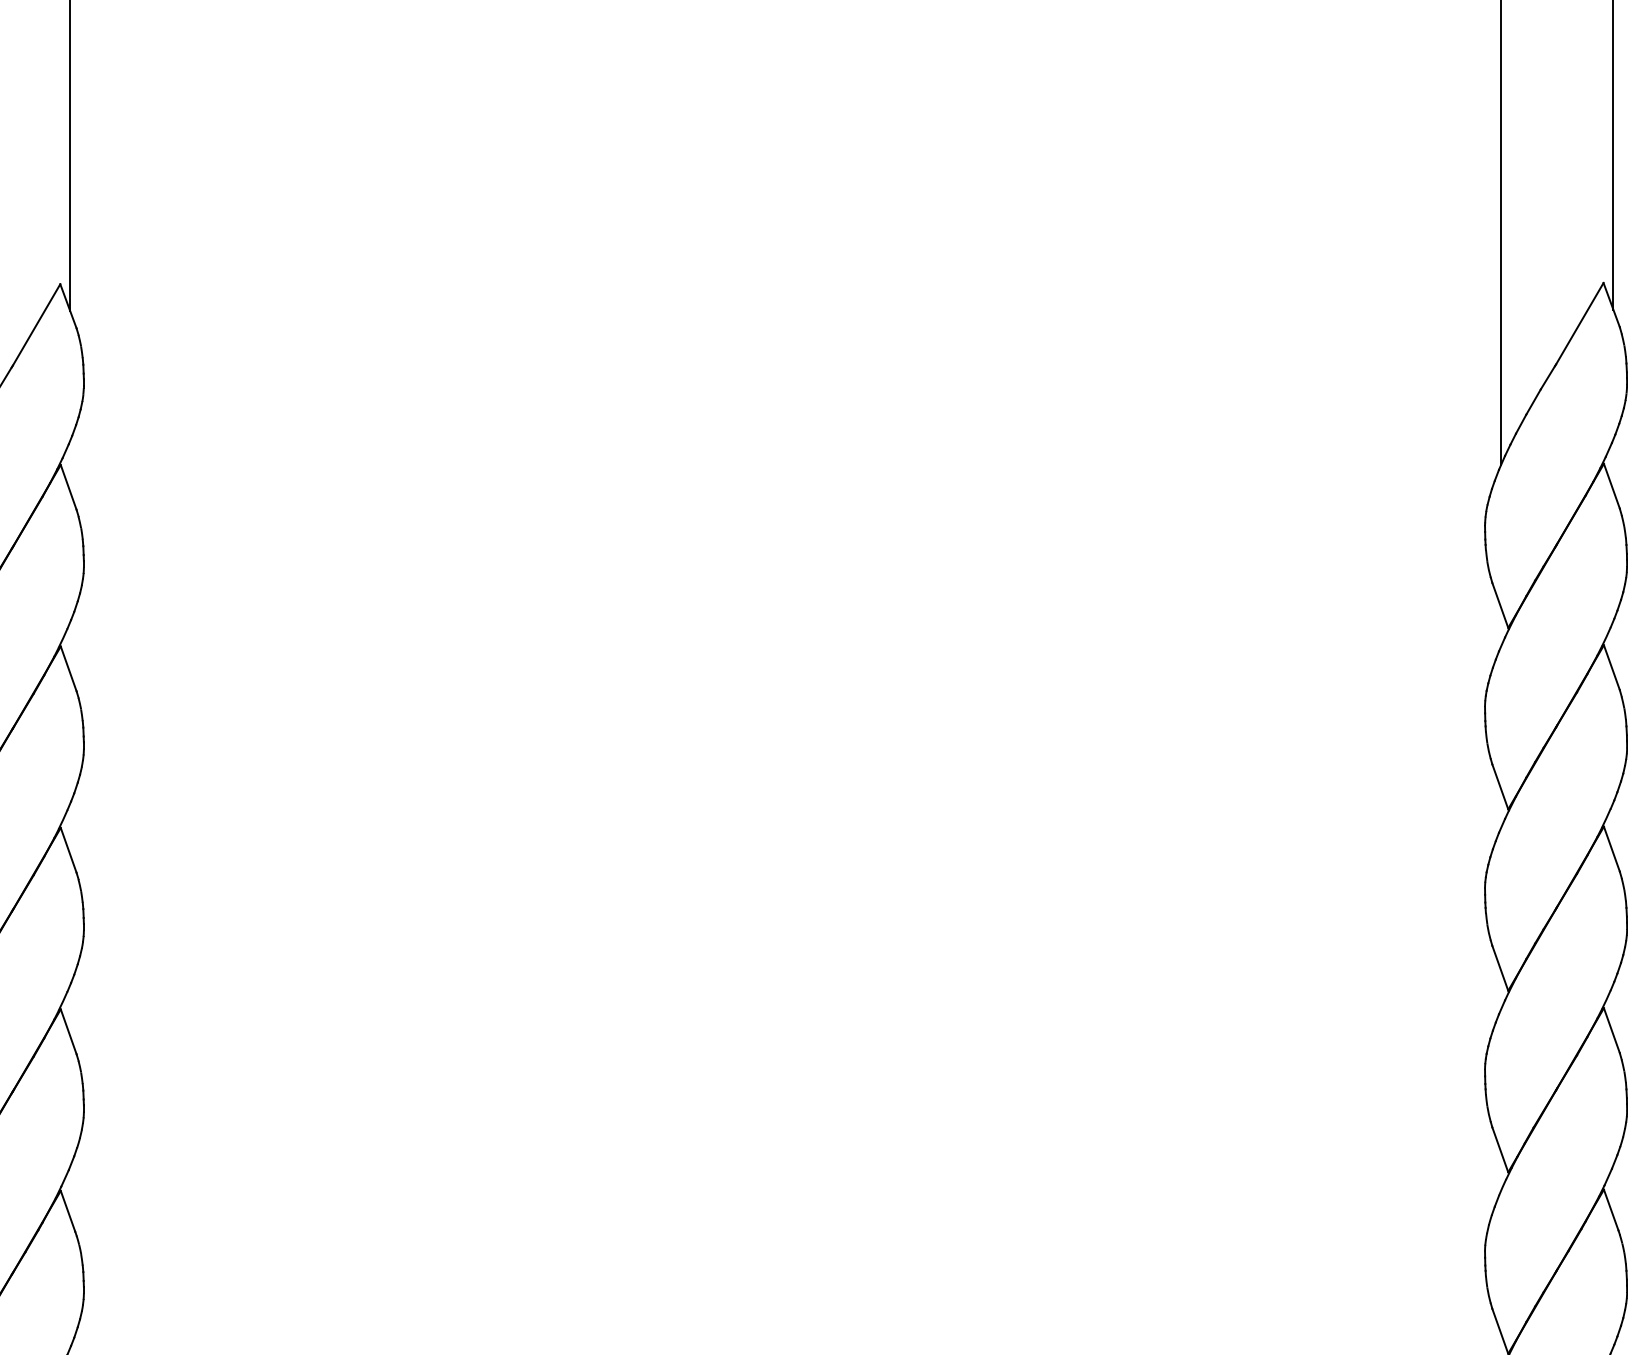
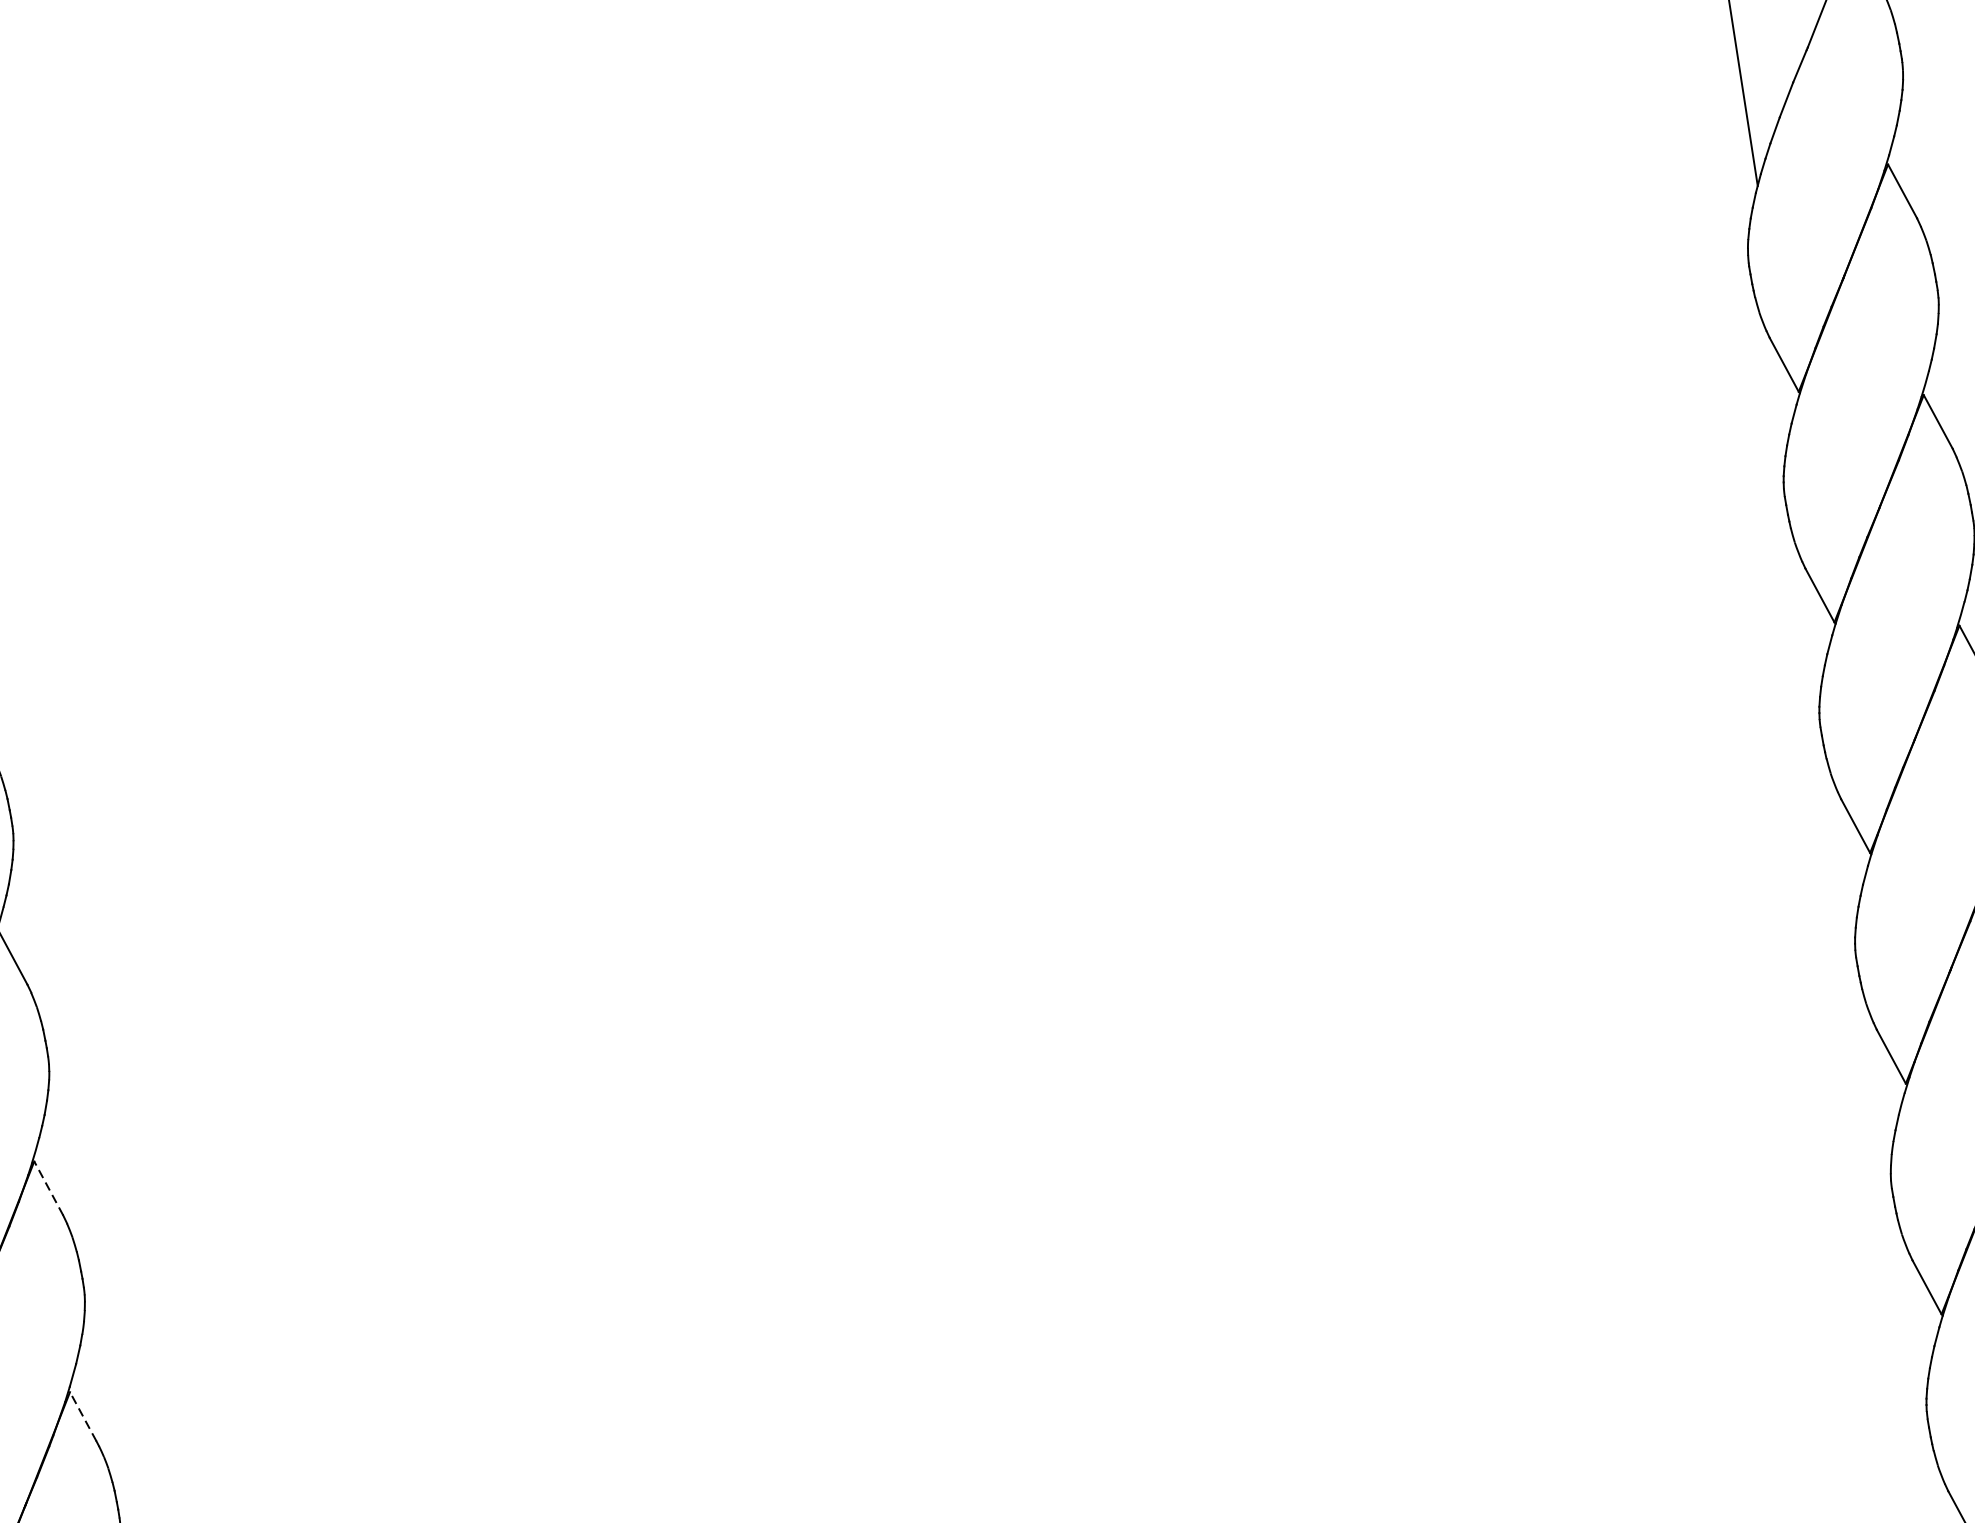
line: (68, 1031) -> (48, 1188), solid -> dashed
line: (68, 1211) -> (83, 1416), solid -> dashed

